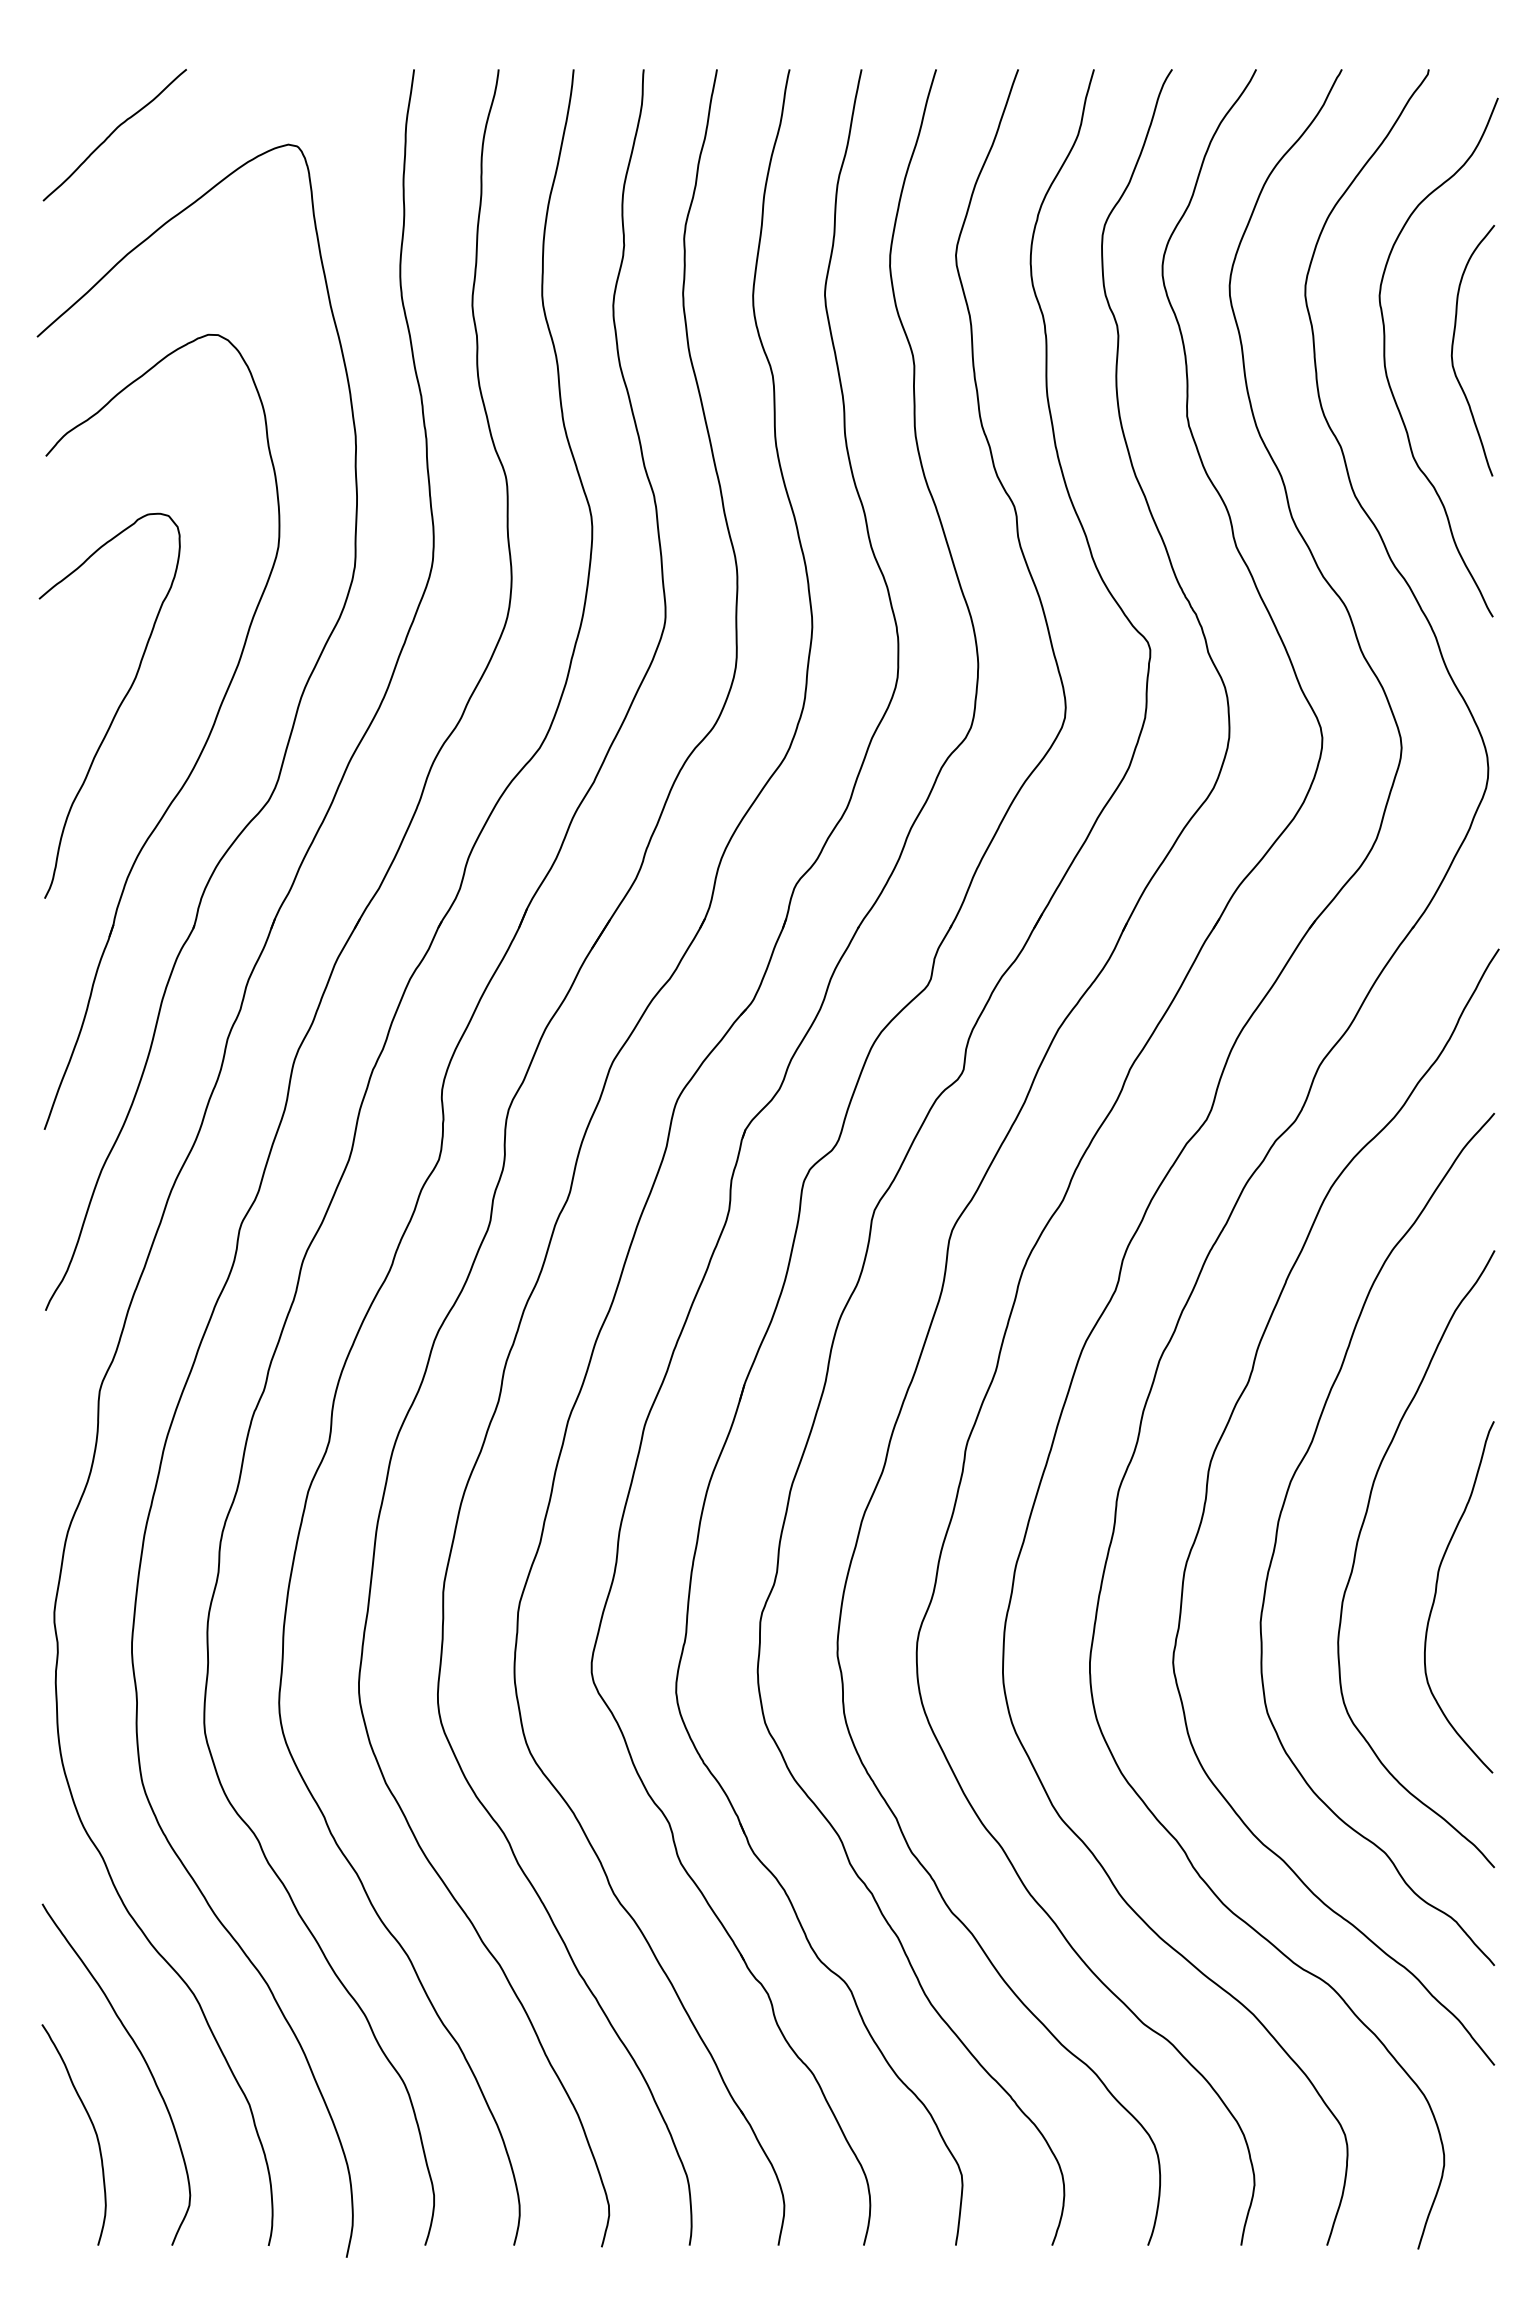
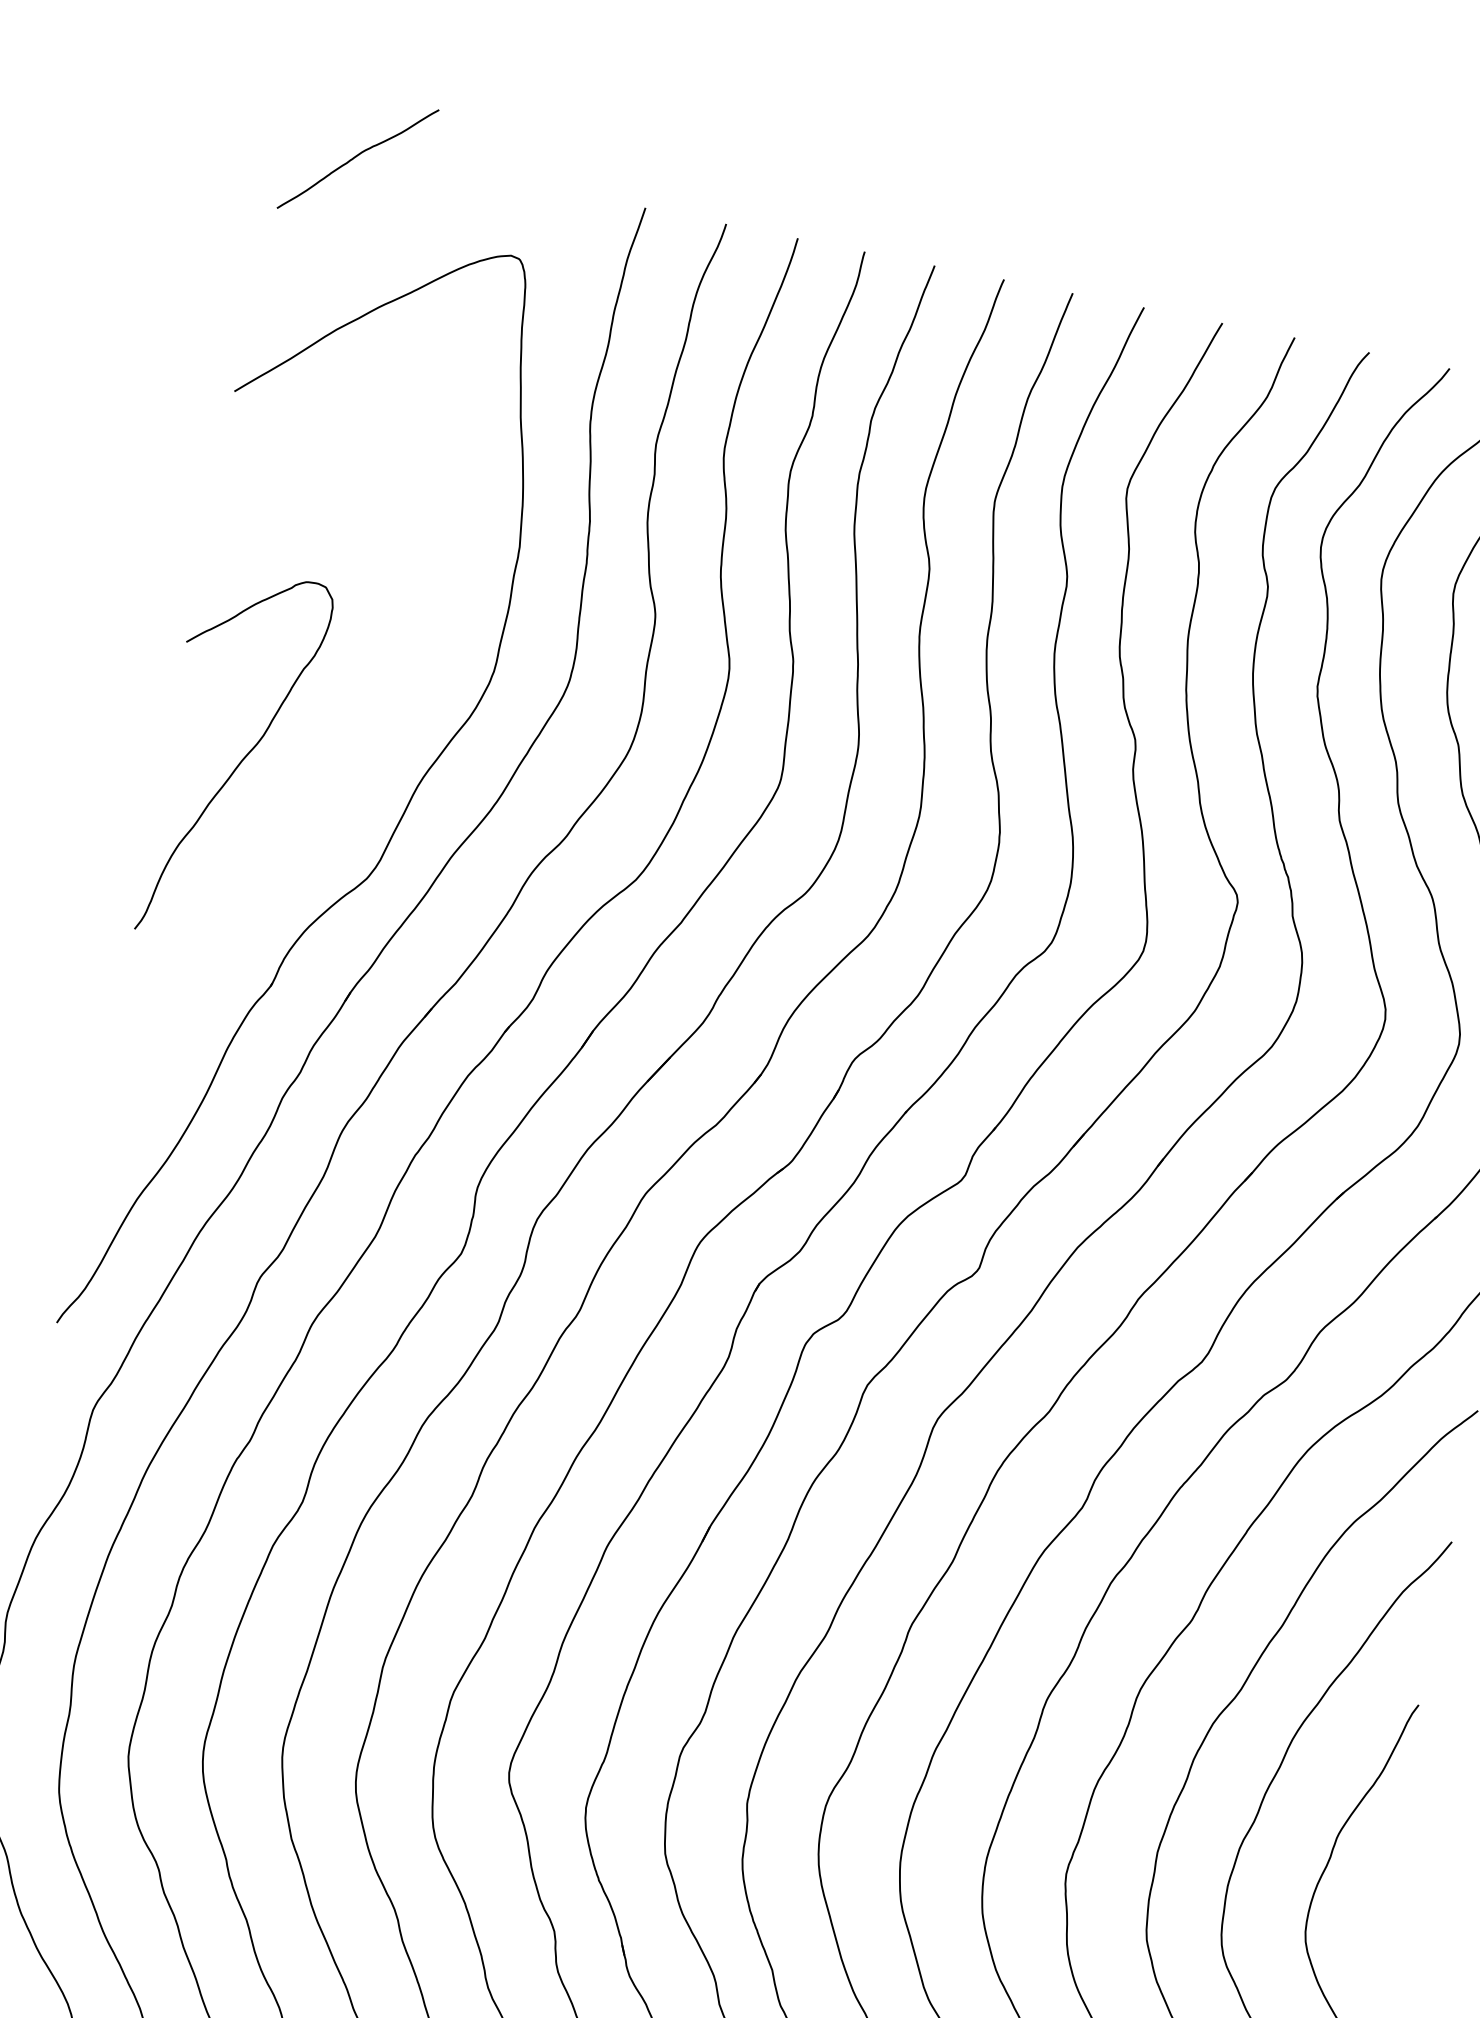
curve: (113, 133) -> (357, 157), moved
part: (202, 747) -> (314, 814), removed

